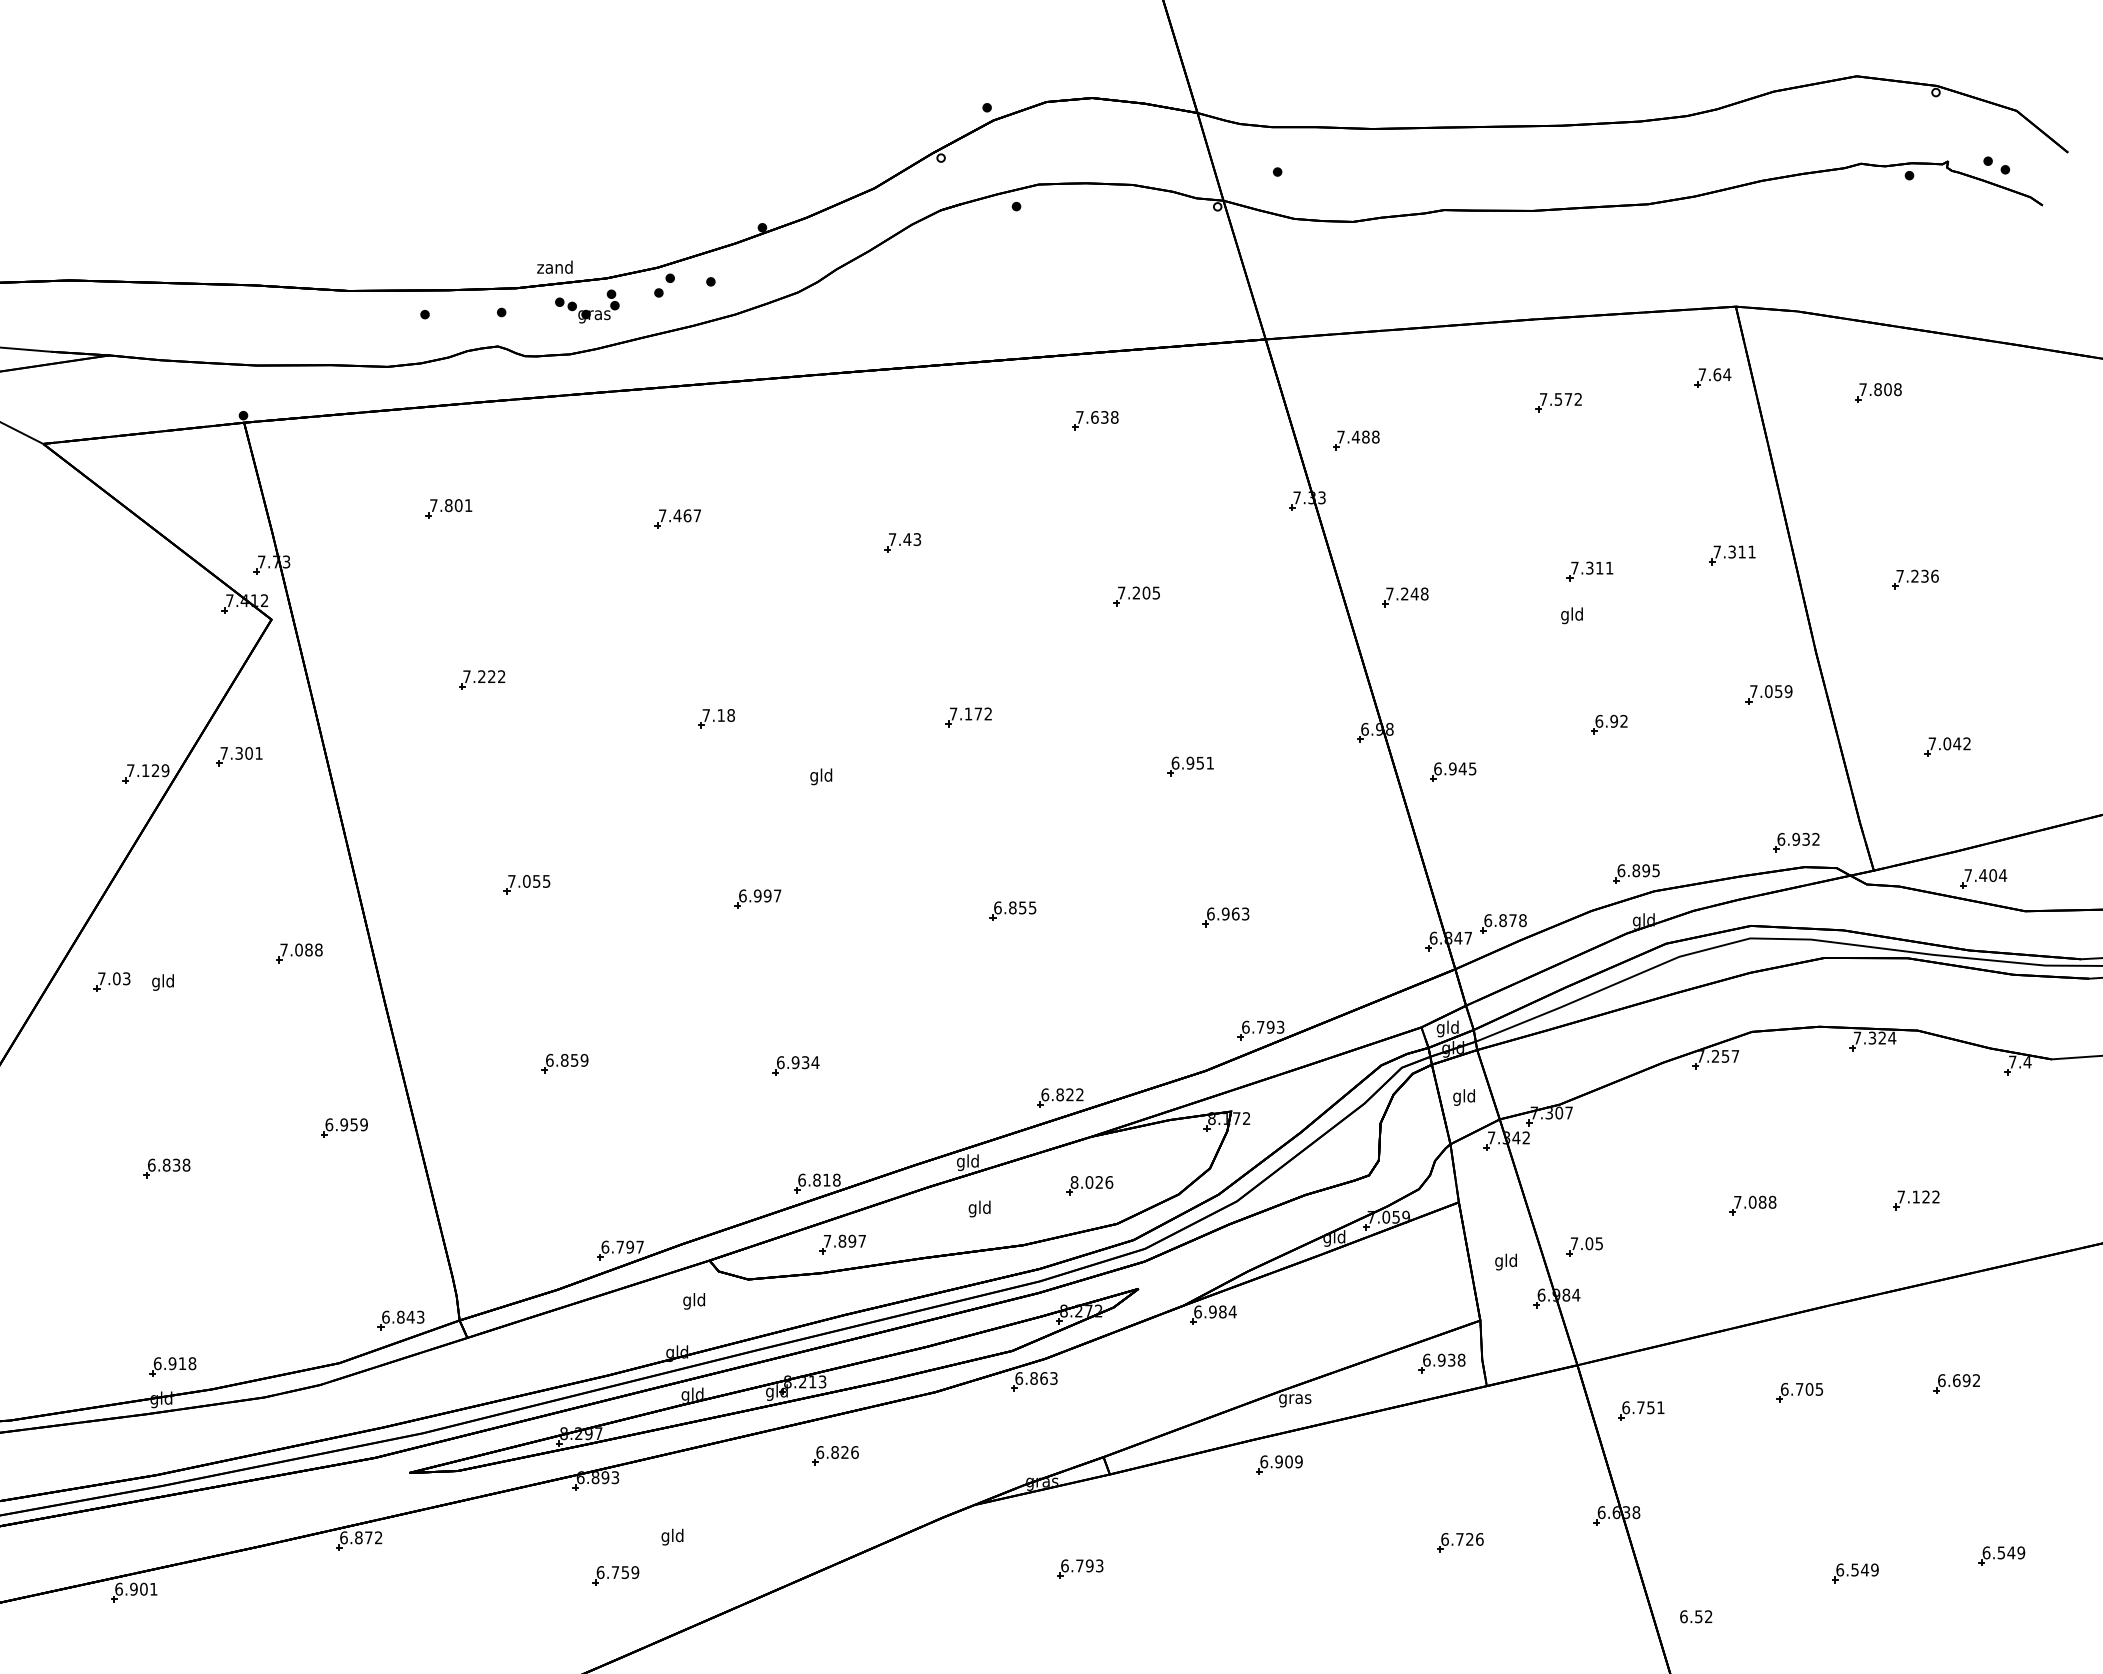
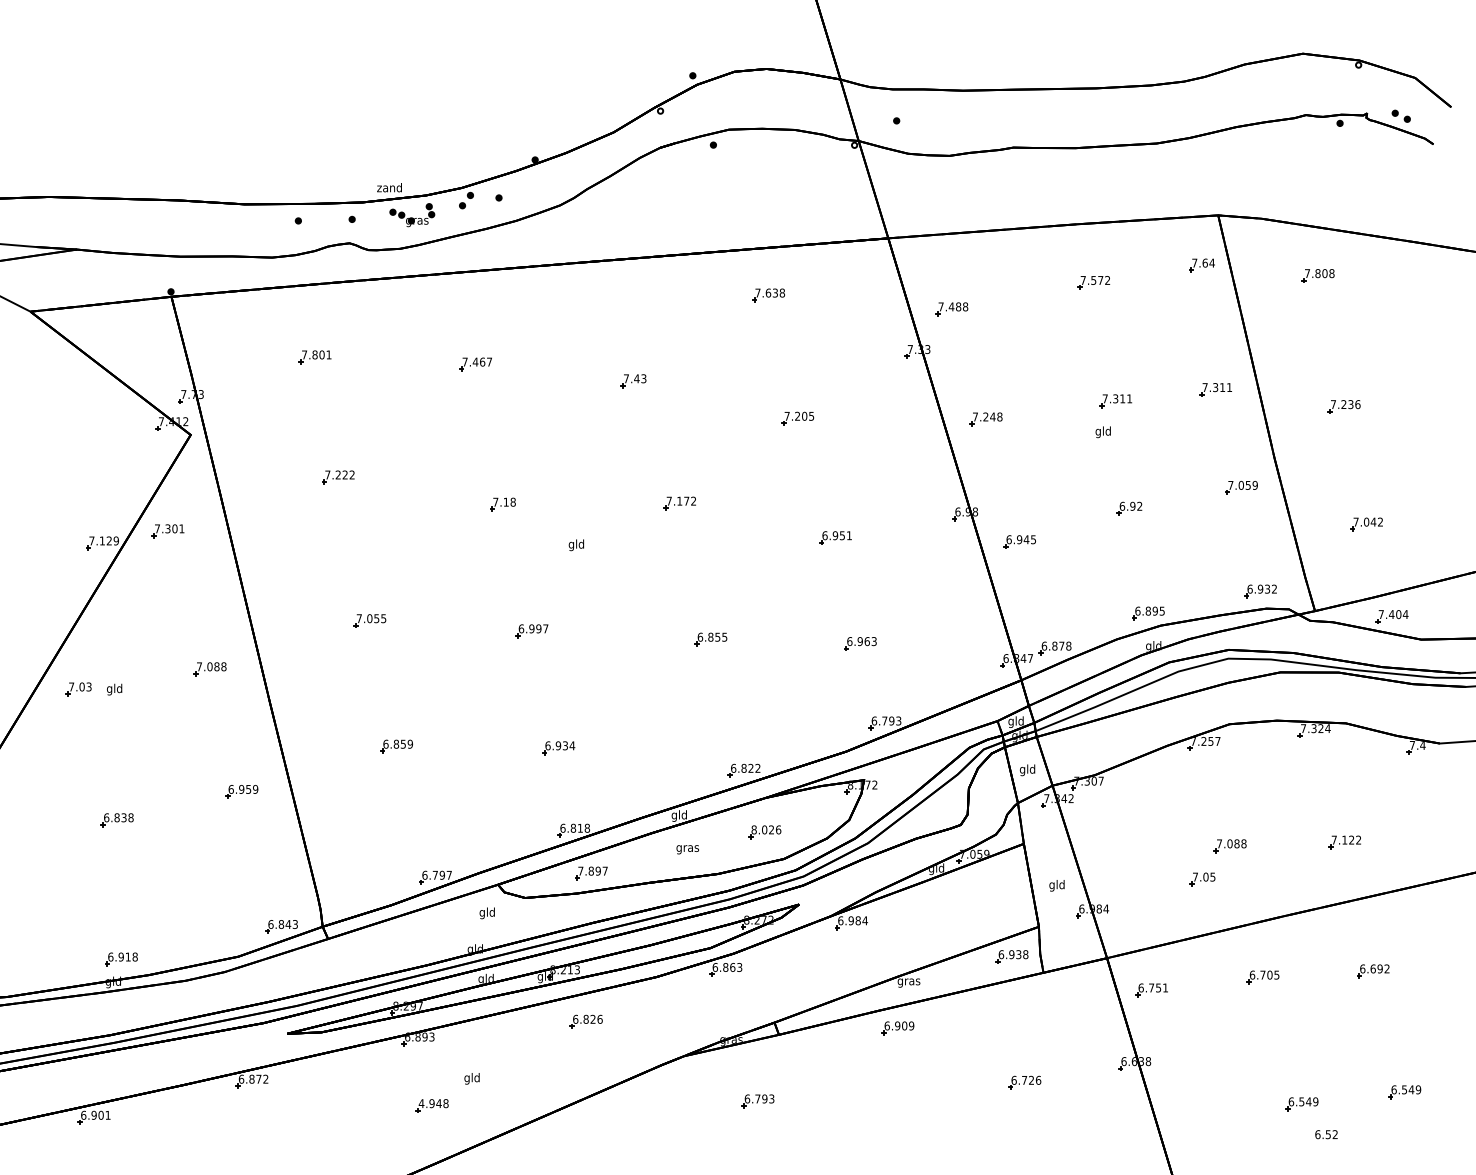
text: (979, 1208) -> (687, 848), gld -> gras
part: (1584, 1246) -> (1202, 879), moved
text: (617, 1572) -> (433, 1103), 6.759 -> 4.948
text: (1696, 1616) -> (1326, 1134), moved

